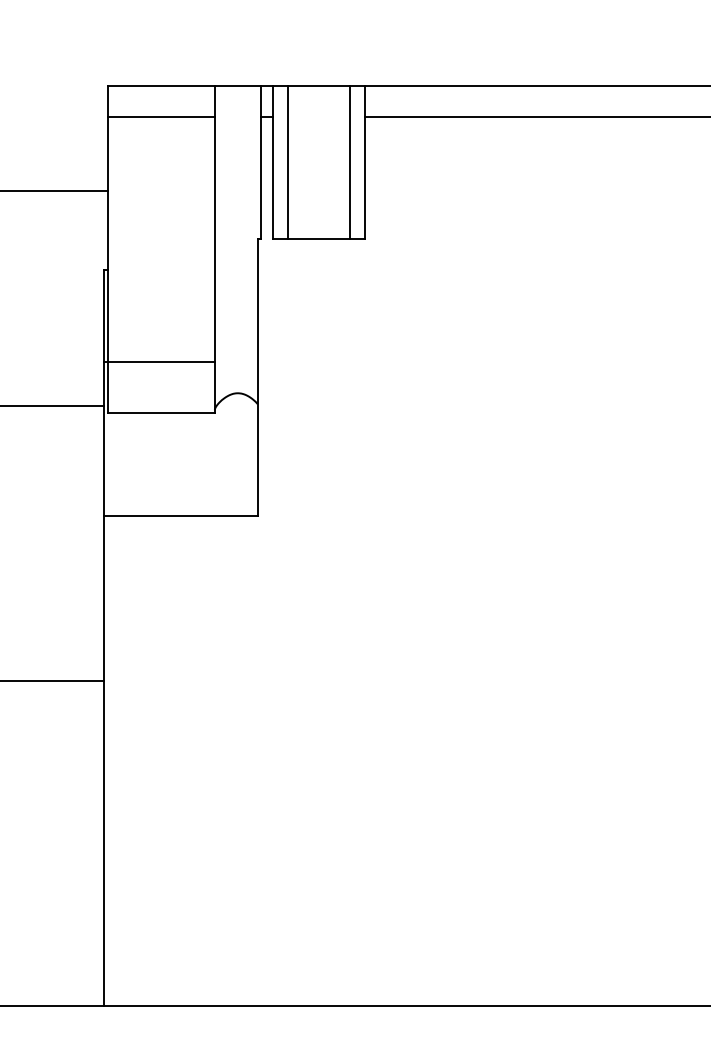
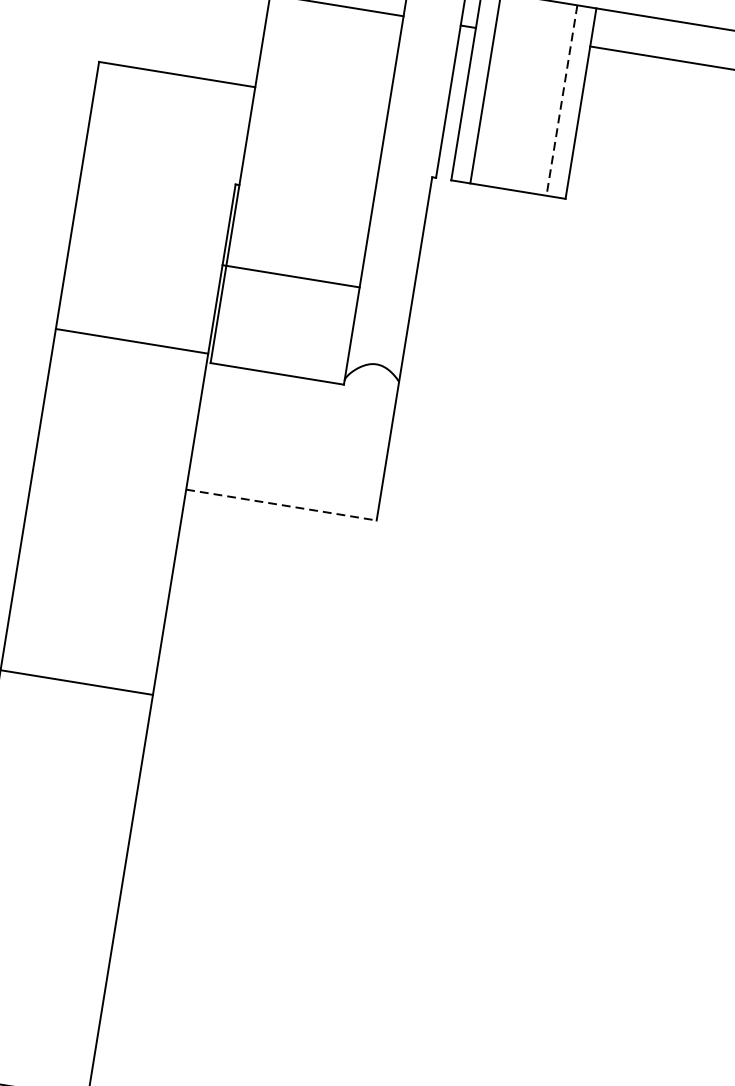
line: (349, 162) -> (561, 100), solid -> dashed
line: (159, 362) -> (290, 276), moved
line: (181, 515) -> (281, 504), solid -> dashed

